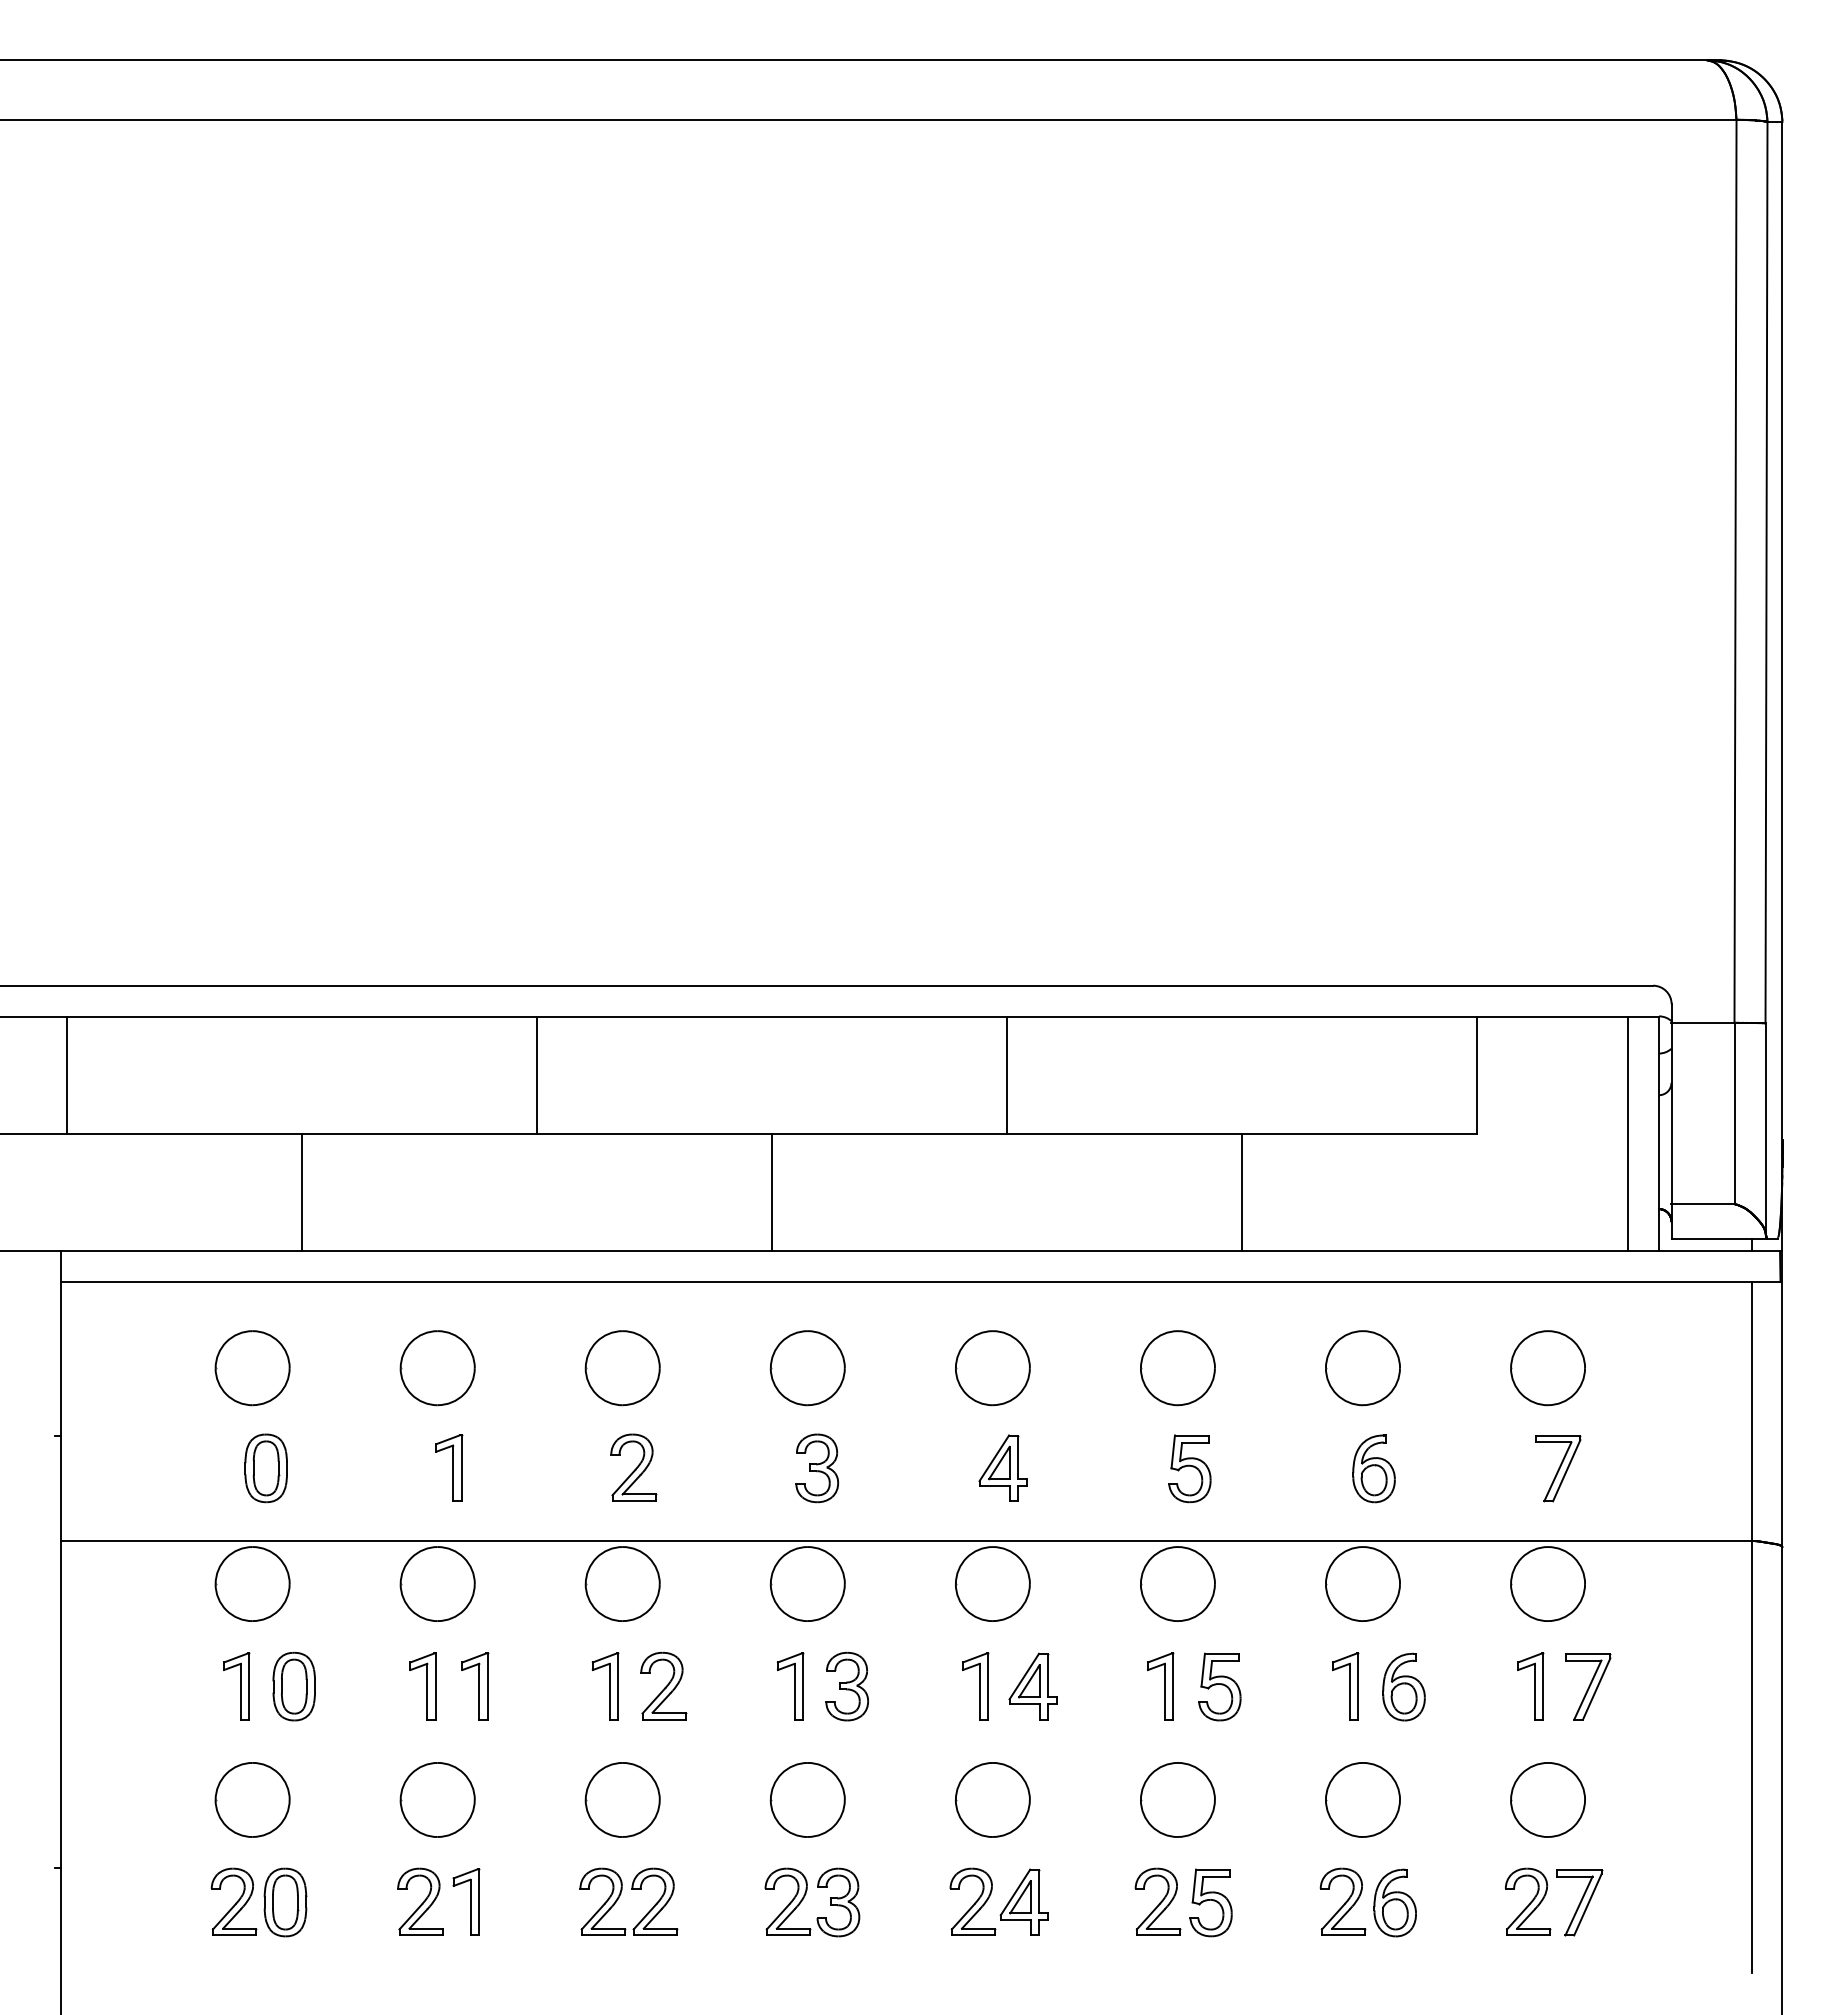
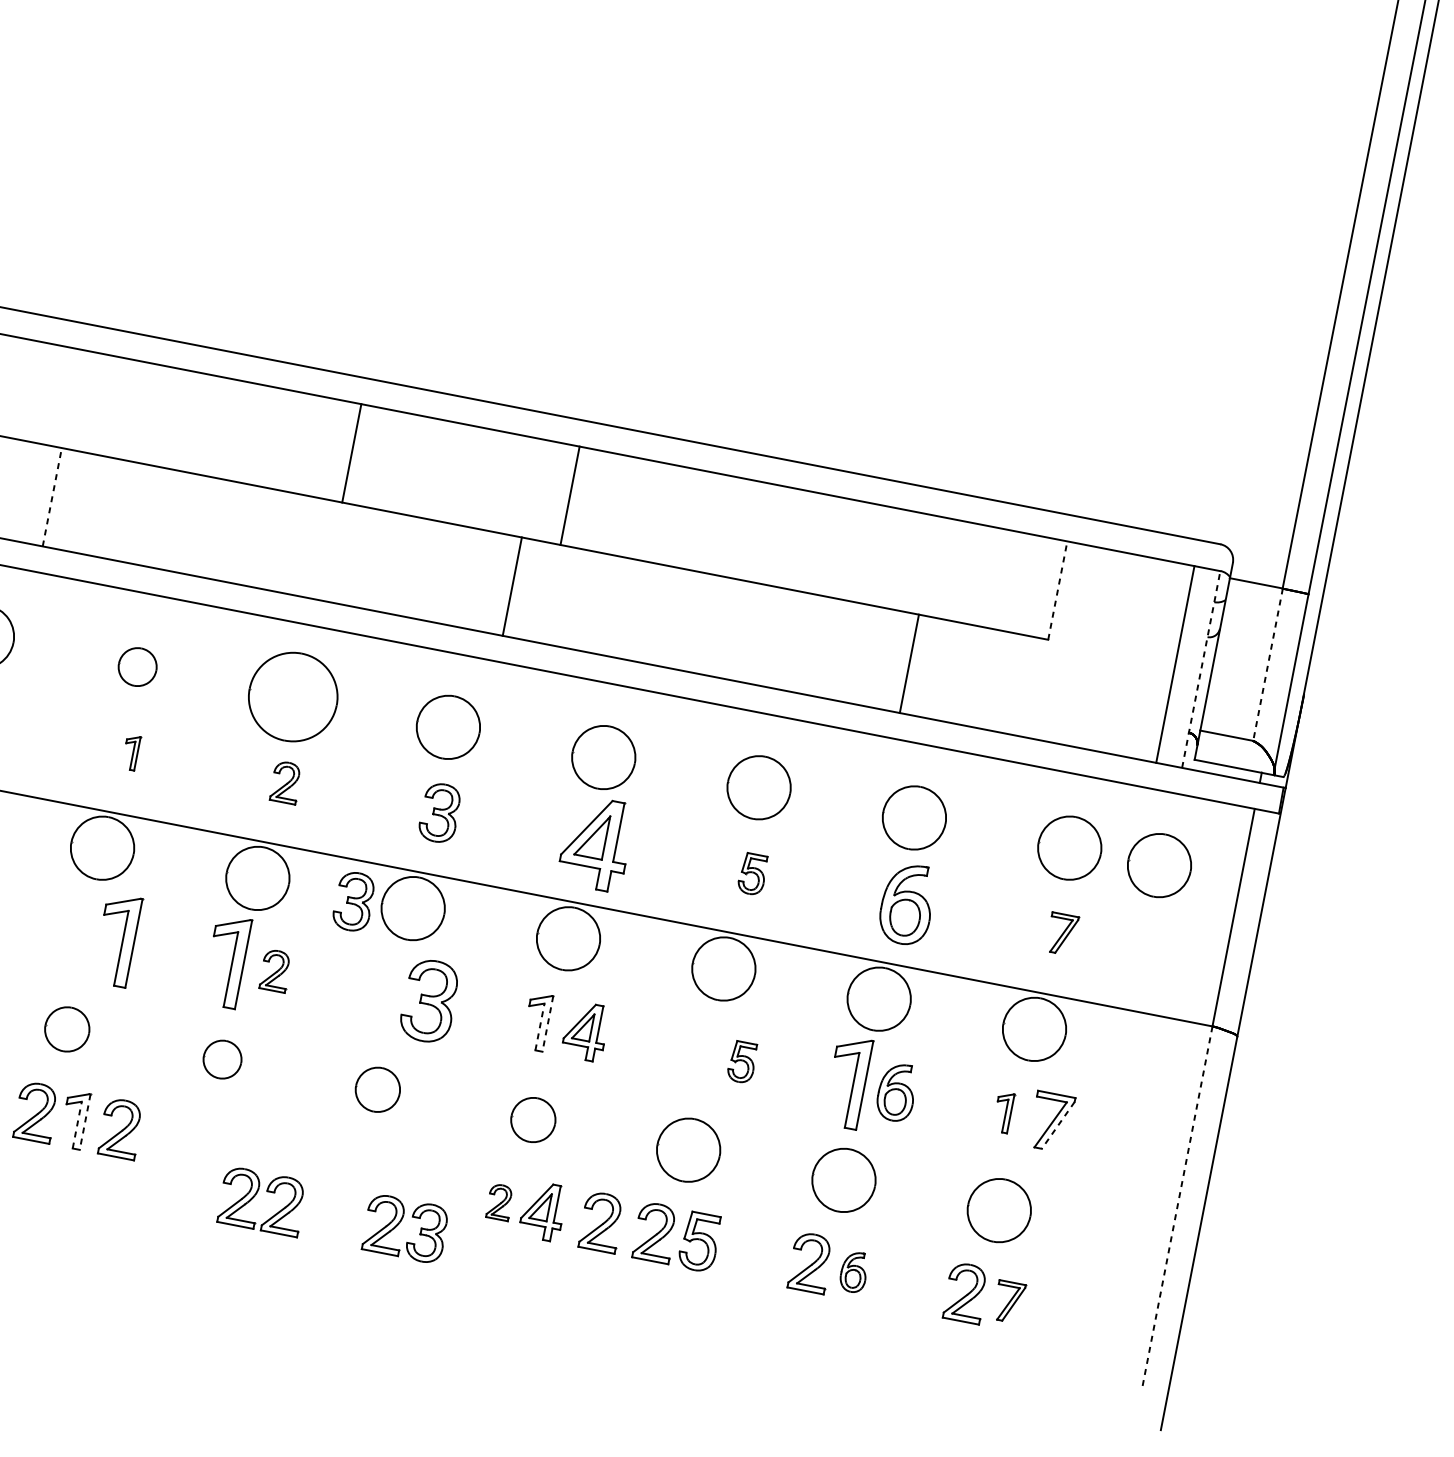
line: (536, 1074) -> (351, 452), moved
line: (1006, 1074) -> (569, 495), moved
line: (1476, 1075) -> (1057, 590), solid -> dashed
line: (1734, 1113) -> (1267, 664), solid -> dashed
line: (1659, 1133) -> (1201, 669), solid -> dashed
line: (771, 1191) -> (512, 585), moved
line: (1241, 1191) -> (909, 663), moved
line: (301, 1192) -> (52, 497), solid -> dashed
part: (437, 1368) -> (137, 667), size x0.6
part: (622, 1368) -> (292, 697), size x1.4
part: (1654, 1368) -> (1159, 865), added
part: (449, 1467) -> (131, 752), size x0.6
part: (633, 1467) -> (285, 782), size x0.7
part: (1002, 1467) -> (595, 842), size x1.6
part: (1189, 1468) -> (752, 873), size x0.7
part: (1373, 1468) -> (906, 903), size x1.4
part: (1558, 1468) -> (1062, 934), size x0.7
part: (737, 1589) -> (353, 901), added
part: (422, 1686) -> (73, 931), removed
part: (475, 1686) -> (117, 940), size x1.6
part: (605, 1686) -> (226, 961), size x1.6
part: (663, 1686) -> (275, 971), size x0.7
part: (790, 1686) -> (381, 991), removed
part: (846, 1686) -> (428, 1000), size x1.4
line: (988, 1686) -> (548, 1024), solid -> dashed
part: (1160, 1686) -> (692, 1052), removed
part: (1219, 1686) -> (742, 1061), size x0.7
part: (1345, 1686) -> (847, 1082), size x1.6
part: (1530, 1686) -> (1003, 1112), size x0.7
line: (1596, 1689) -> (1058, 1125), solid -> dashed
line: (979, 1691) -> (539, 1026), solid -> dashed
line: (1751, 1756) -> (1177, 1207), solid -> dashed
part: (437, 1799) -> (67, 1029), size x0.7
part: (622, 1799) -> (222, 1059), size x0.6
part: (807, 1799) -> (377, 1089), size x0.7
part: (992, 1799) -> (533, 1119), size x0.7
part: (620, 1896) -> (256, 1195), moved
part: (804, 1898) -> (399, 1224), moved
part: (521, 1901) -> (121, 1128), added
part: (972, 1901) -> (499, 1201), size x0.6
part: (1093, 1901) -> (601, 1221), added
line: (478, 1902) -> (84, 1122), solid -> dashed
part: (1394, 1902) -> (853, 1271), size x0.7
part: (1579, 1902) -> (1008, 1301), size x0.7
line: (470, 1907) -> (77, 1125), solid -> dashed

